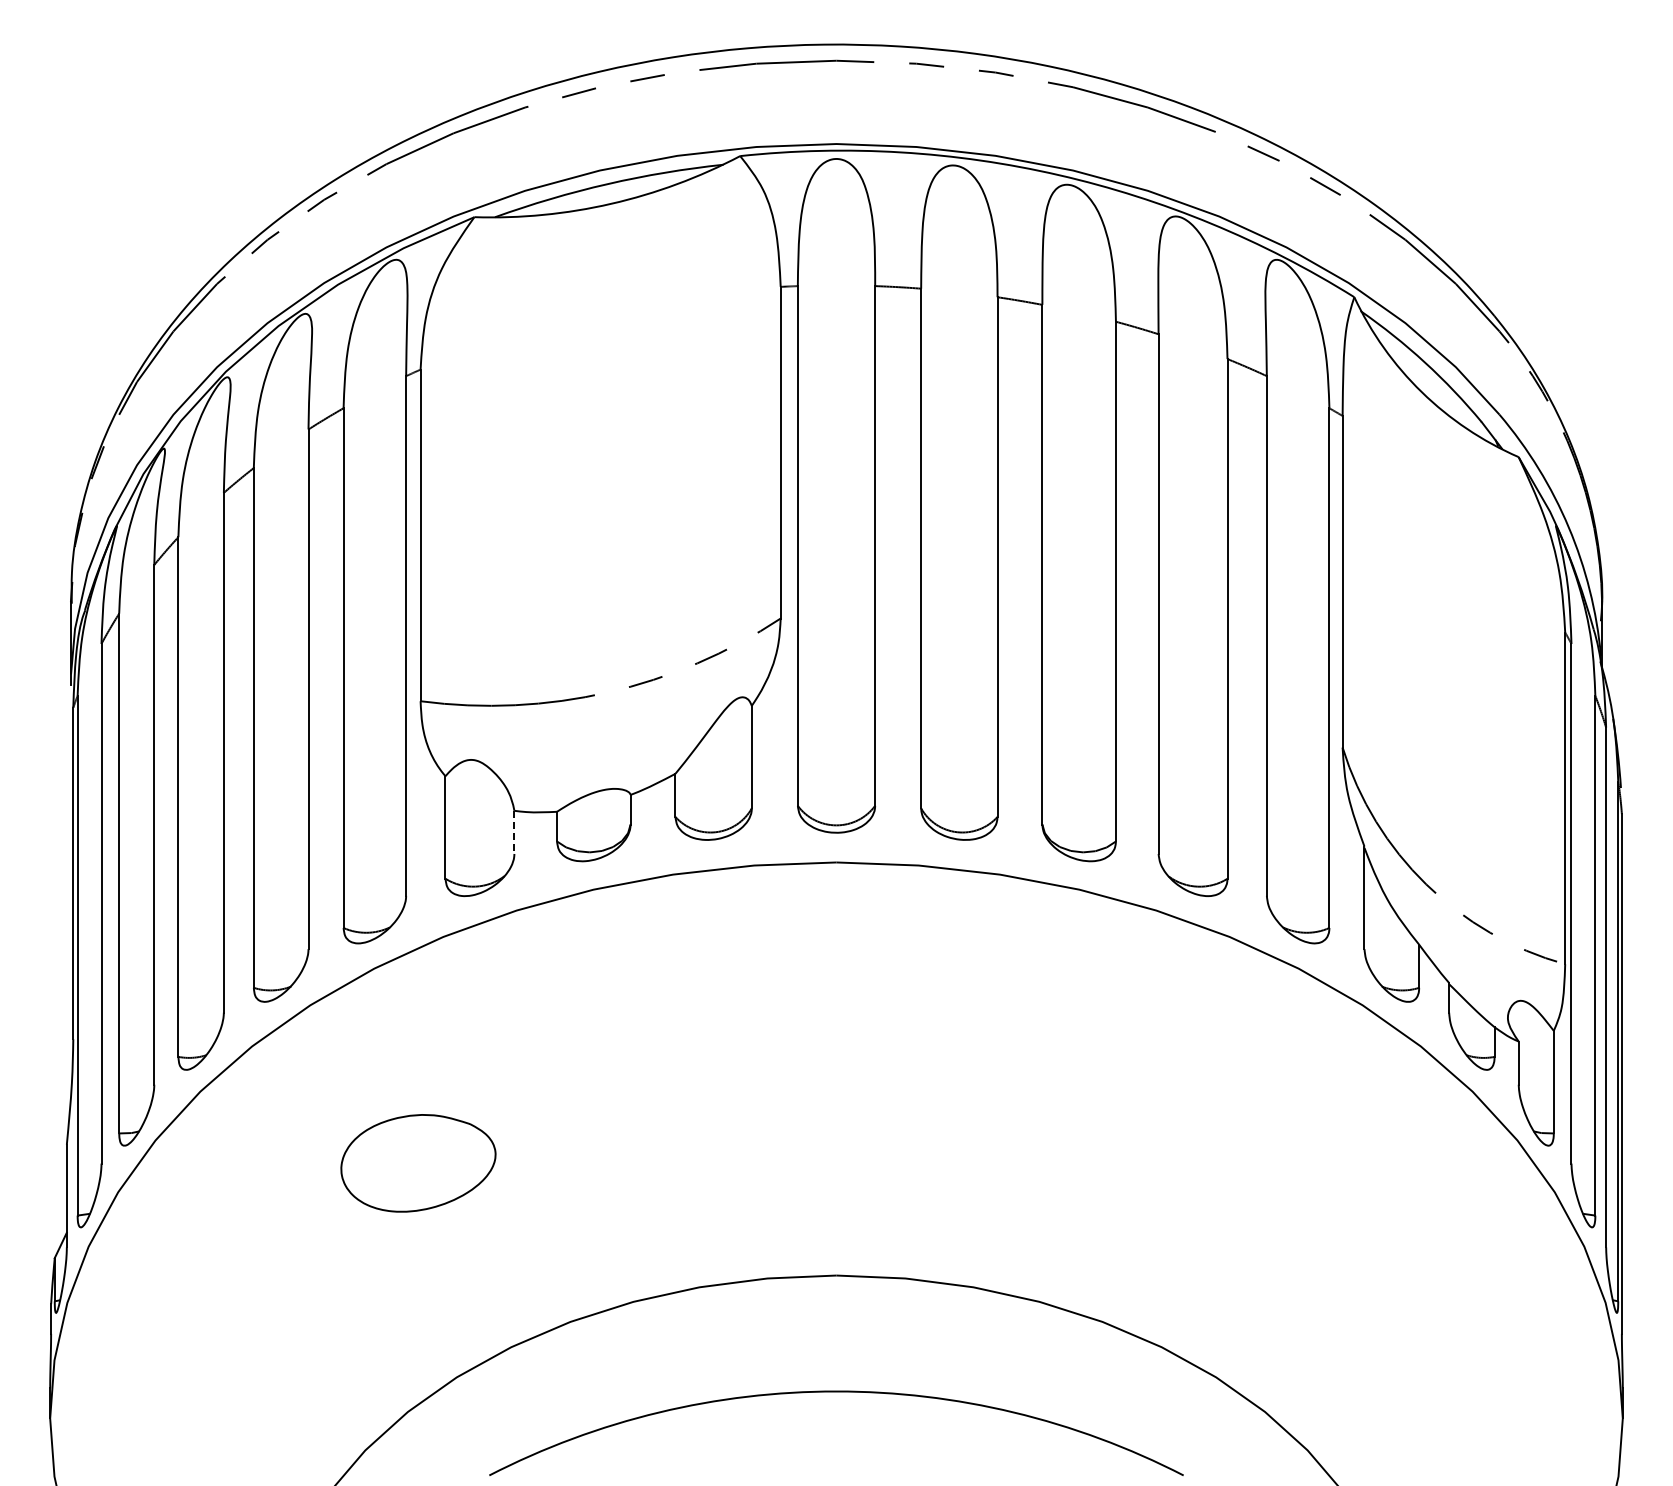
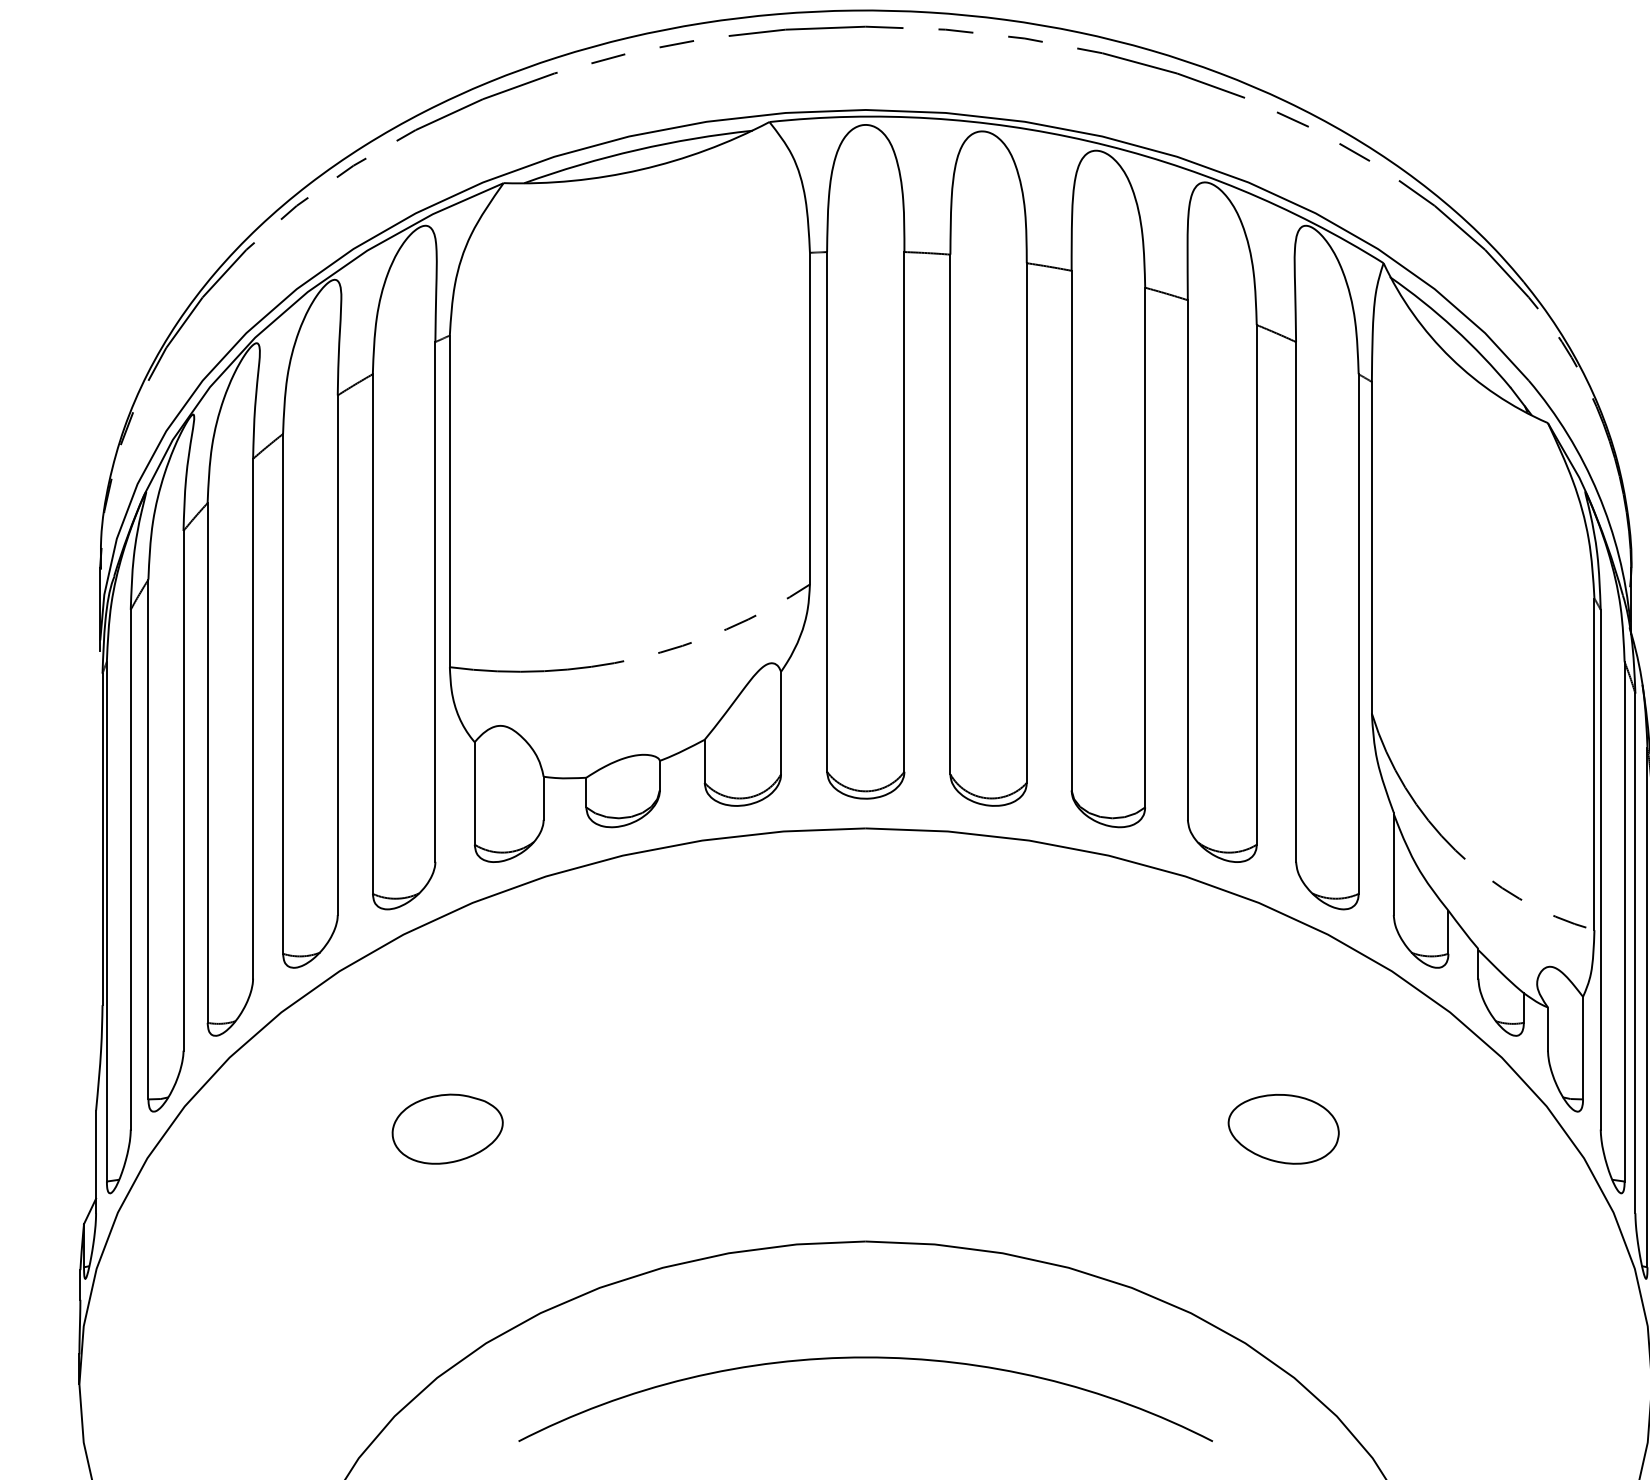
line: (514, 832) -> (543, 798), dashed -> solid
part: (418, 1162) -> (447, 1128), size x0.71
part: (1254, 1163) -> (1283, 1129), added

